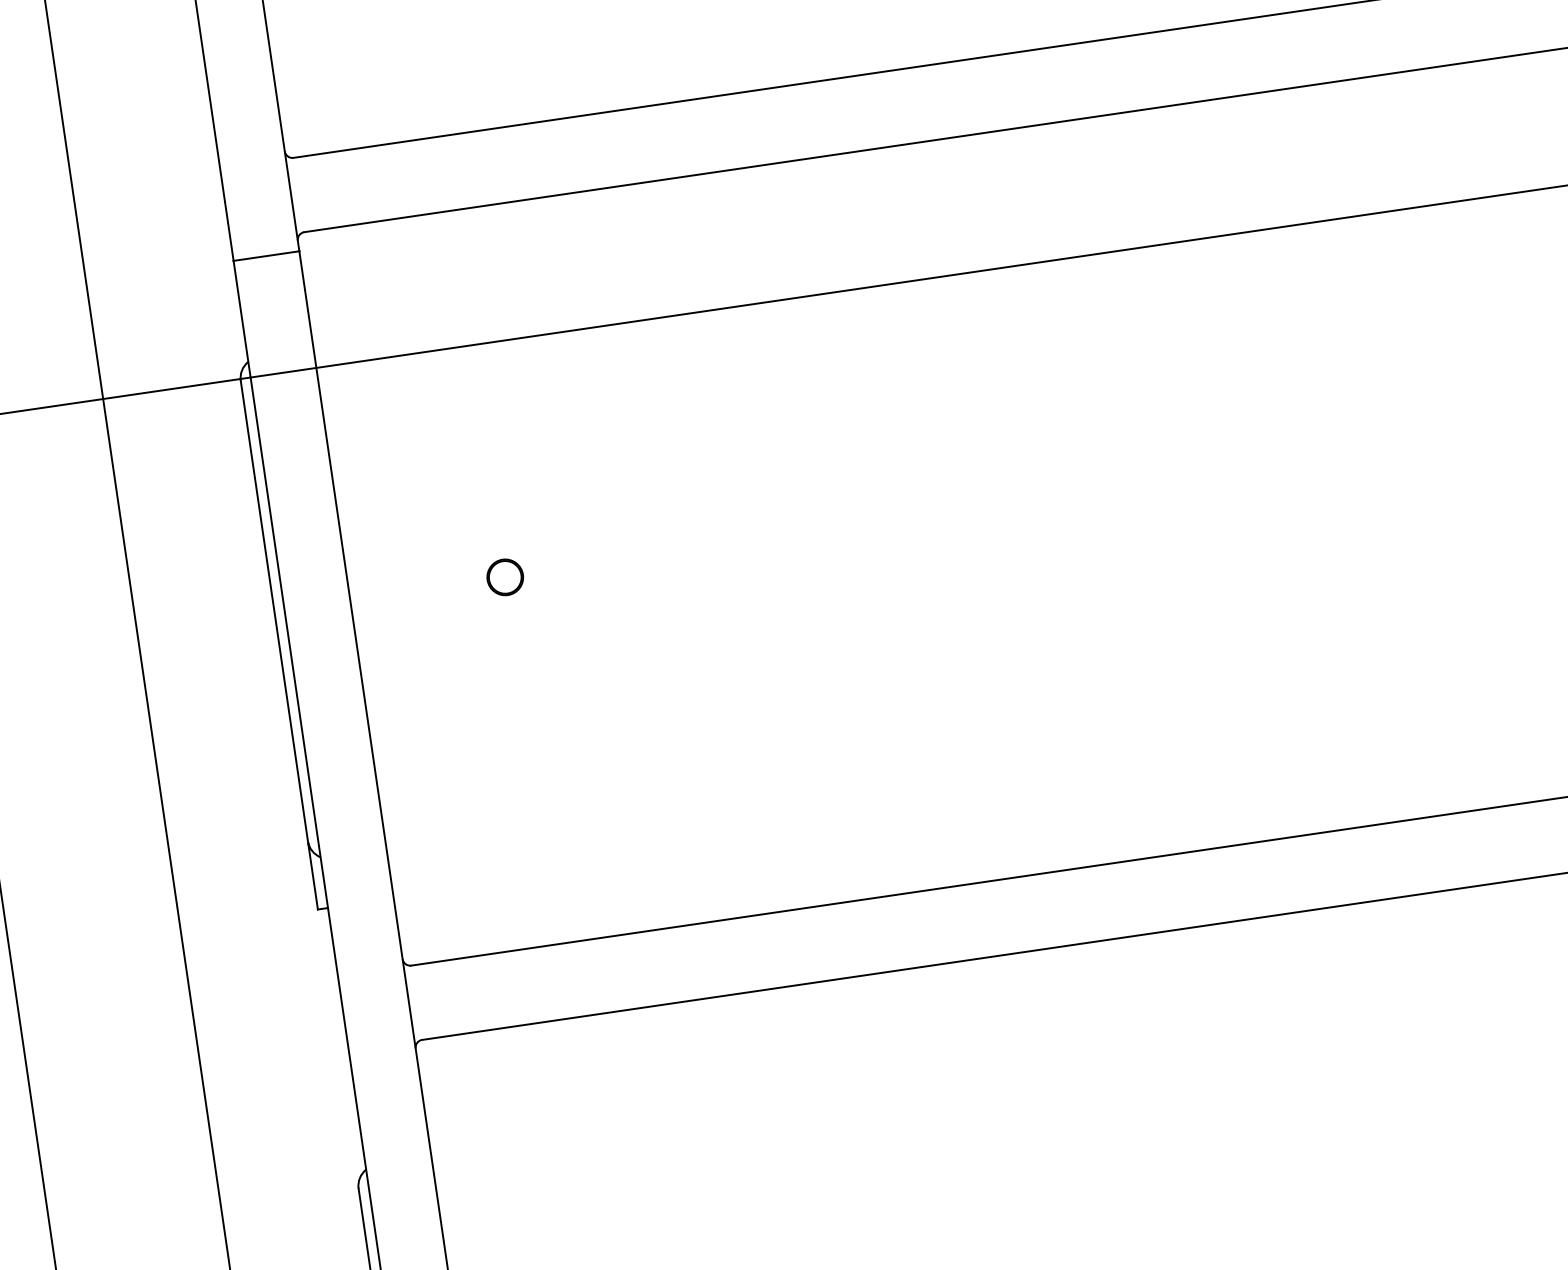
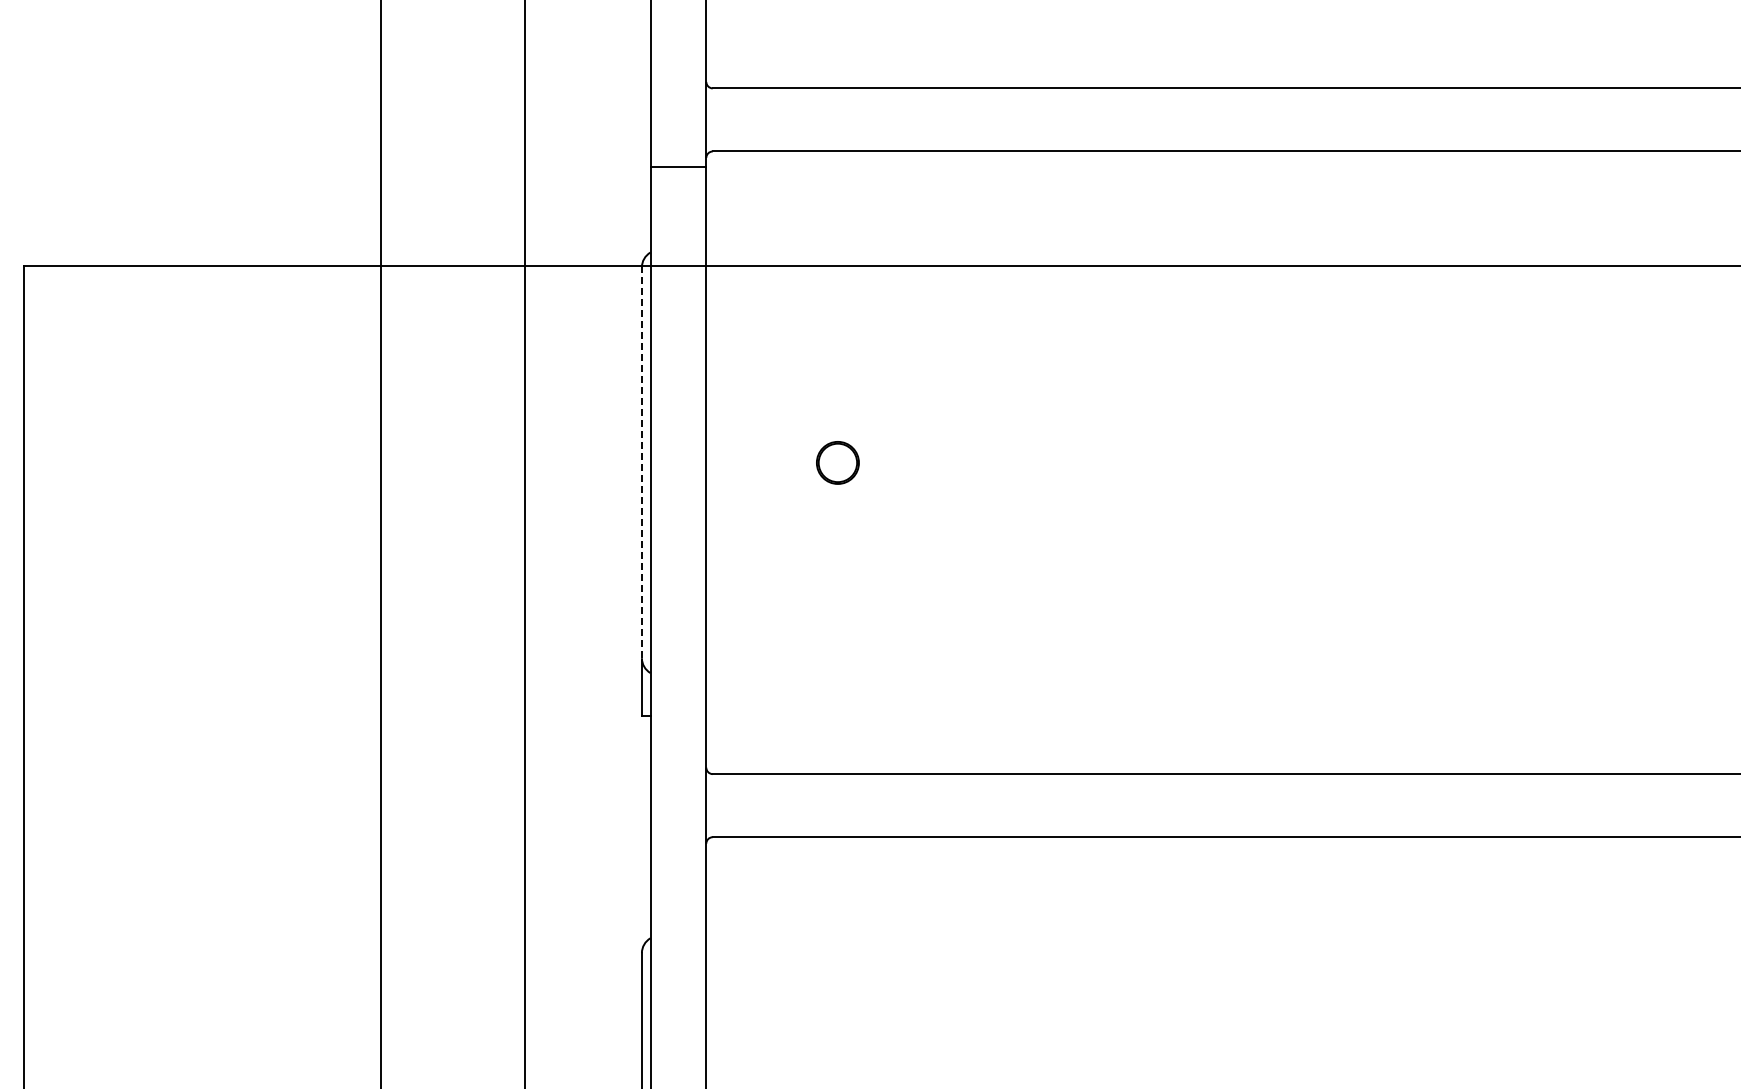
part: (504, 577) -> (837, 462), size x1.4
line: (273, 610) -> (641, 462), solid -> dashed

